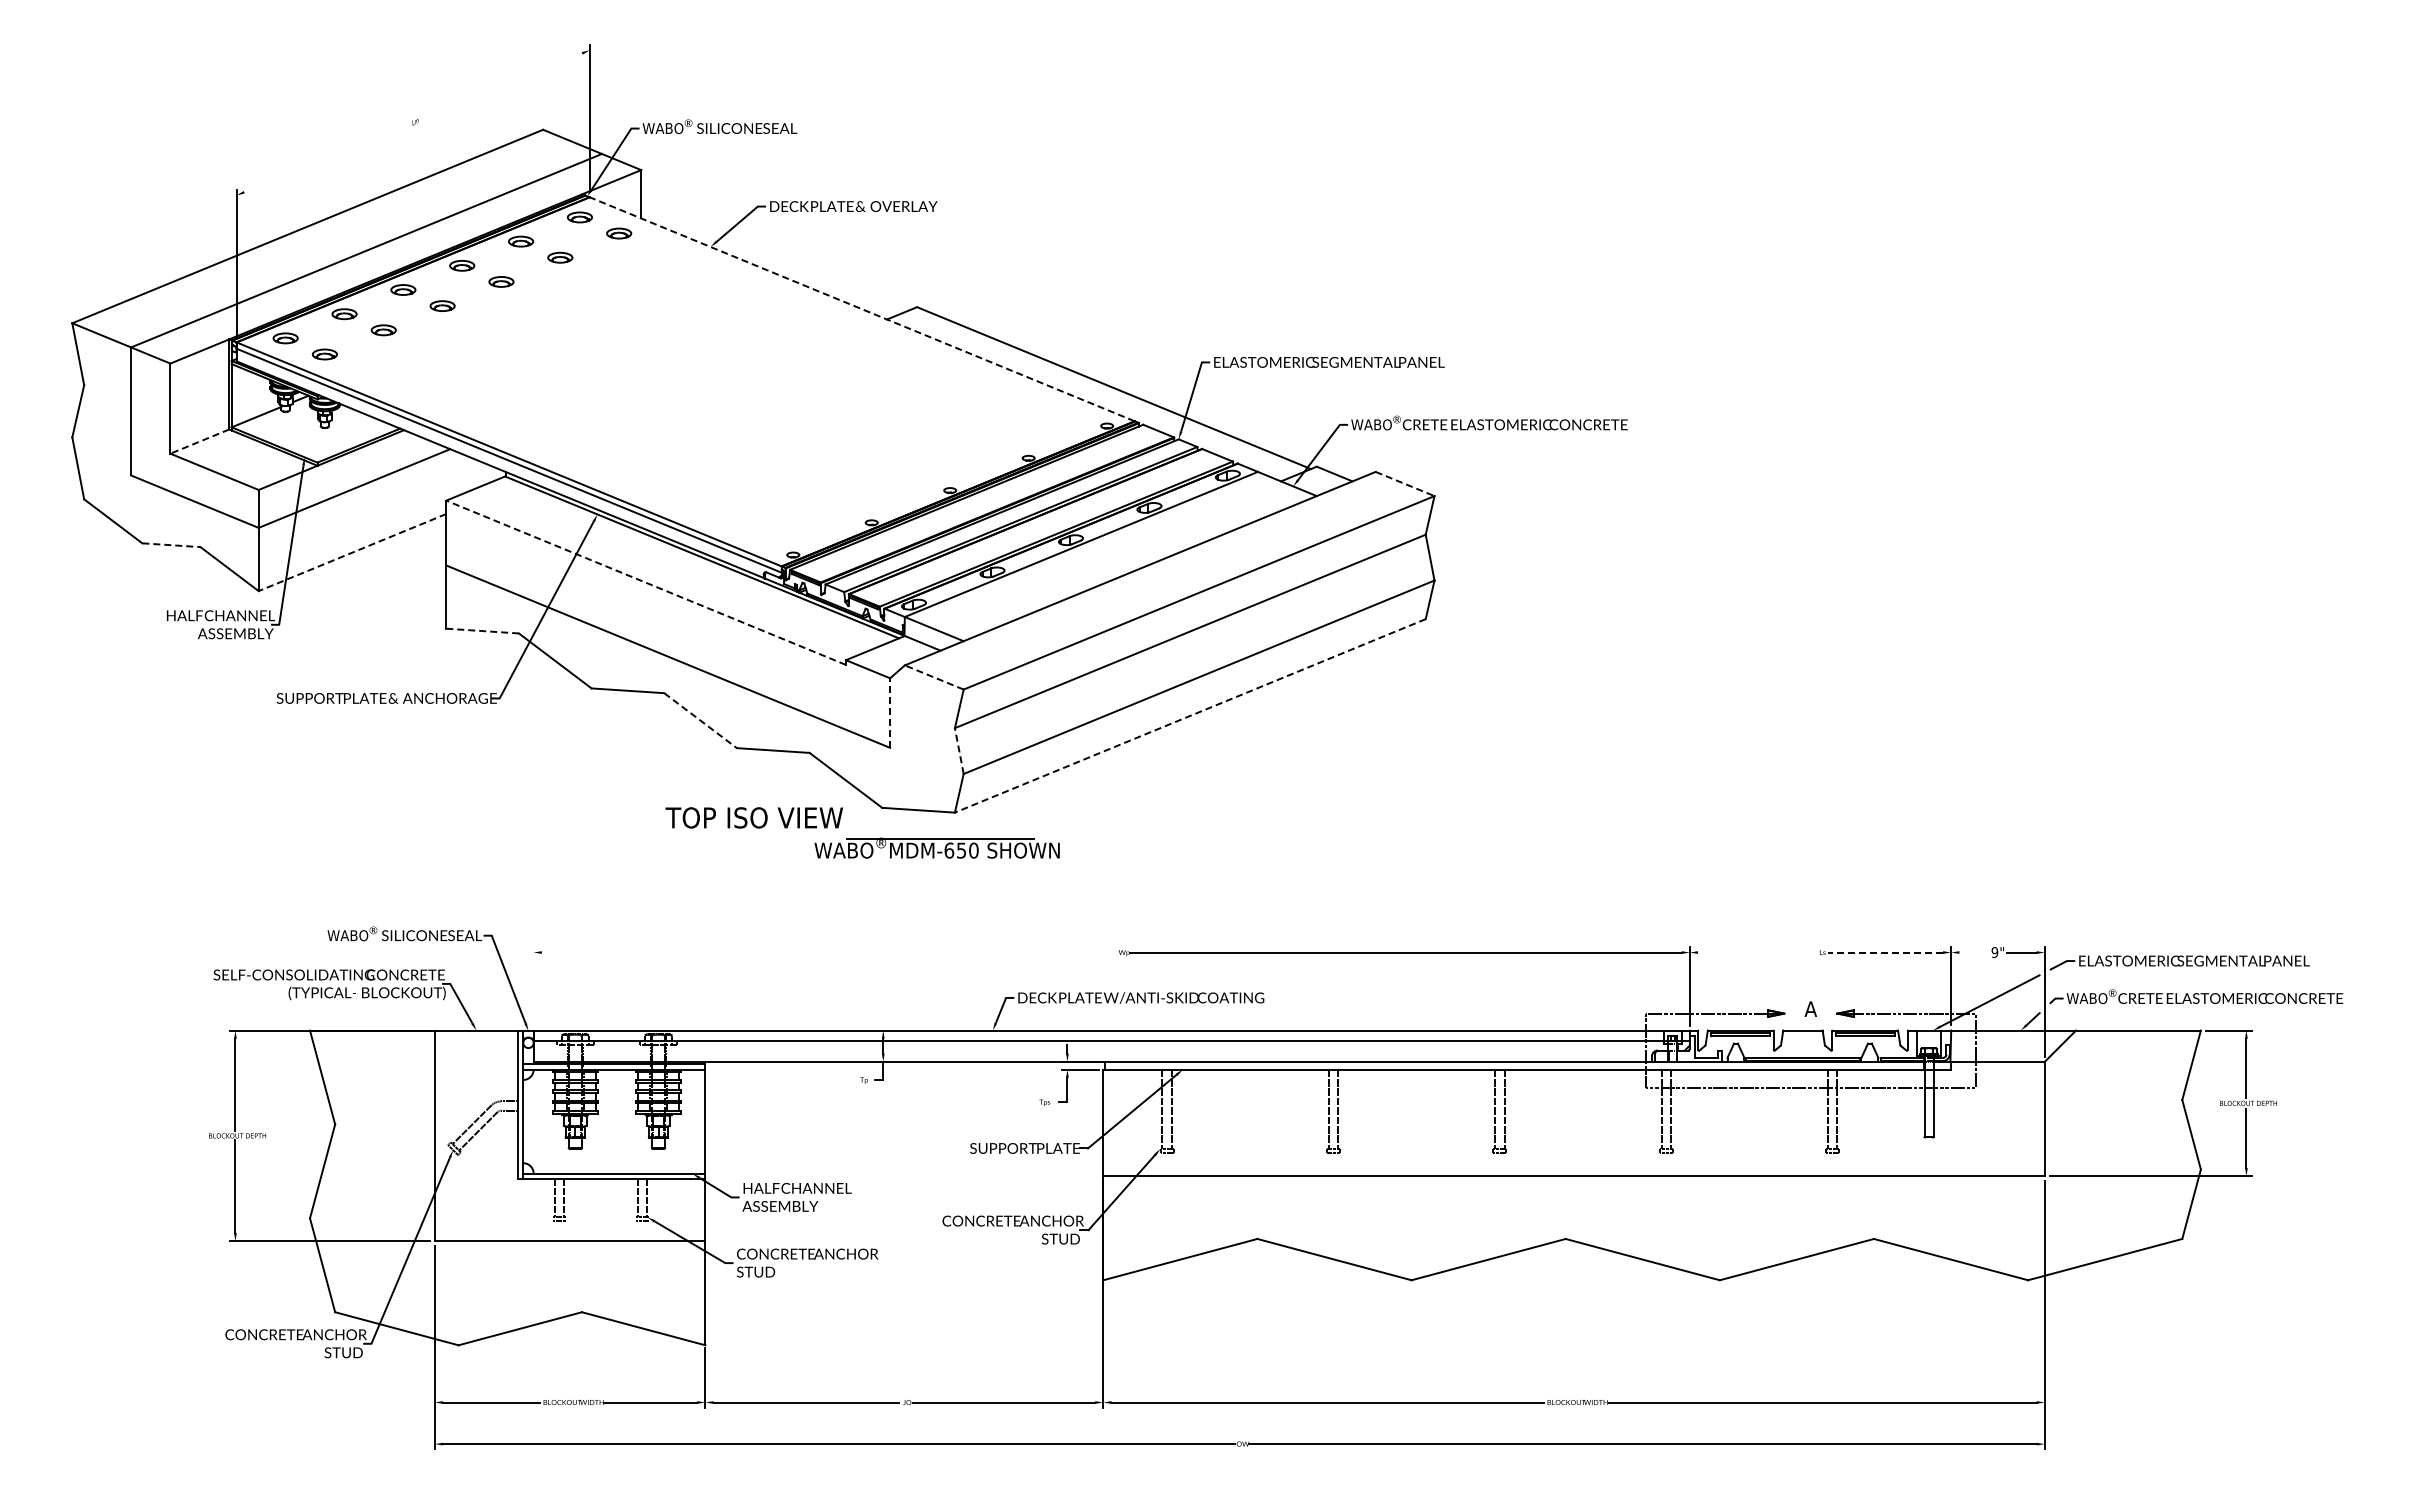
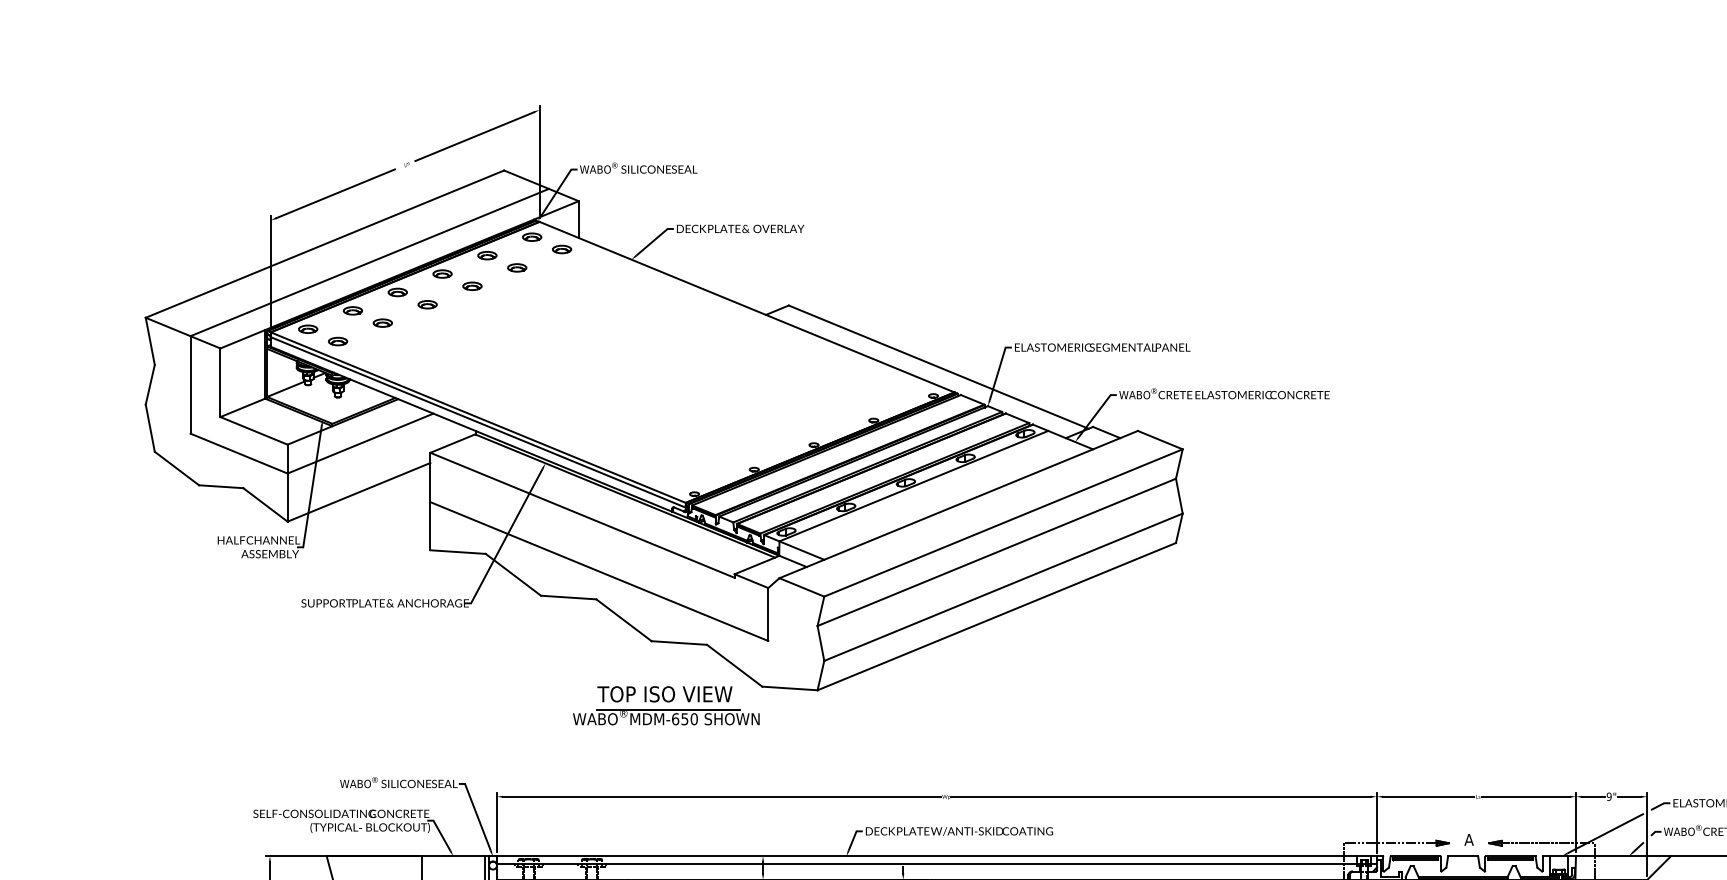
line: (504, 85) -> (474, 136), added
line: (321, 160) -> (335, 193), added
line: (862, 309) -> (747, 307), dashed -> solid
line: (199, 441) -> (242, 407), dashed -> solid
line: (1405, 484) -> (1160, 440), dashed -> solid
line: (171, 545) -> (221, 486), dashed -> solid
line: (352, 552) -> (359, 492), dashed -> solid
line: (645, 582) -> (582, 515), dashed -> solid
line: (483, 631) -> (458, 552), dashed -> solid
line: (934, 677) -> (802, 587), dashed -> solid
line: (890, 713) -> (768, 614), dashed -> solid
line: (1190, 715) -> (996, 616), dashed -> solid
line: (700, 720) -> (623, 620), dashed -> solid
line: (959, 750) -> (821, 642), dashed -> solid
part: (936, 847) -> (665, 716), moved
line: (829, 952) -> (722, 796), added
line: (1757, 952) -> (1428, 796), added
line: (1885, 952) -> (1525, 796), dashed -> solid
line: (1974, 952) -> (1593, 796), added
line: (533, 986) -> (496, 822), added

